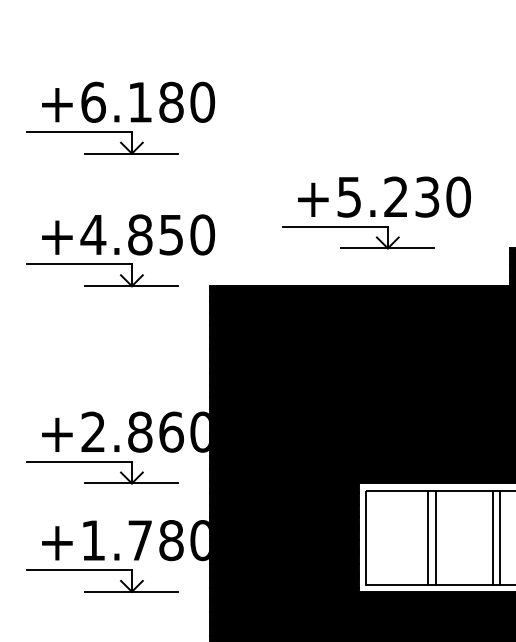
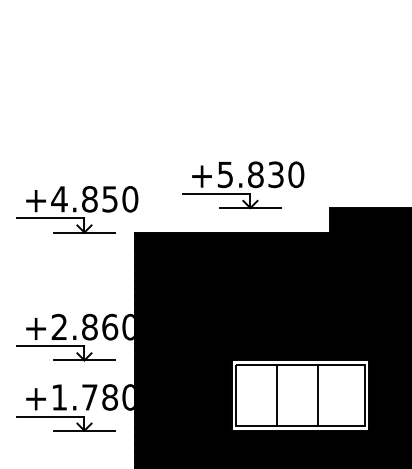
part: (121, 118) -> (77, 123), removed
text: (395, 196) -> (255, 174), +5.230 -> +5.830
line: (435, 537) -> (281, 395), removed
line: (500, 537) -> (323, 395), removed

